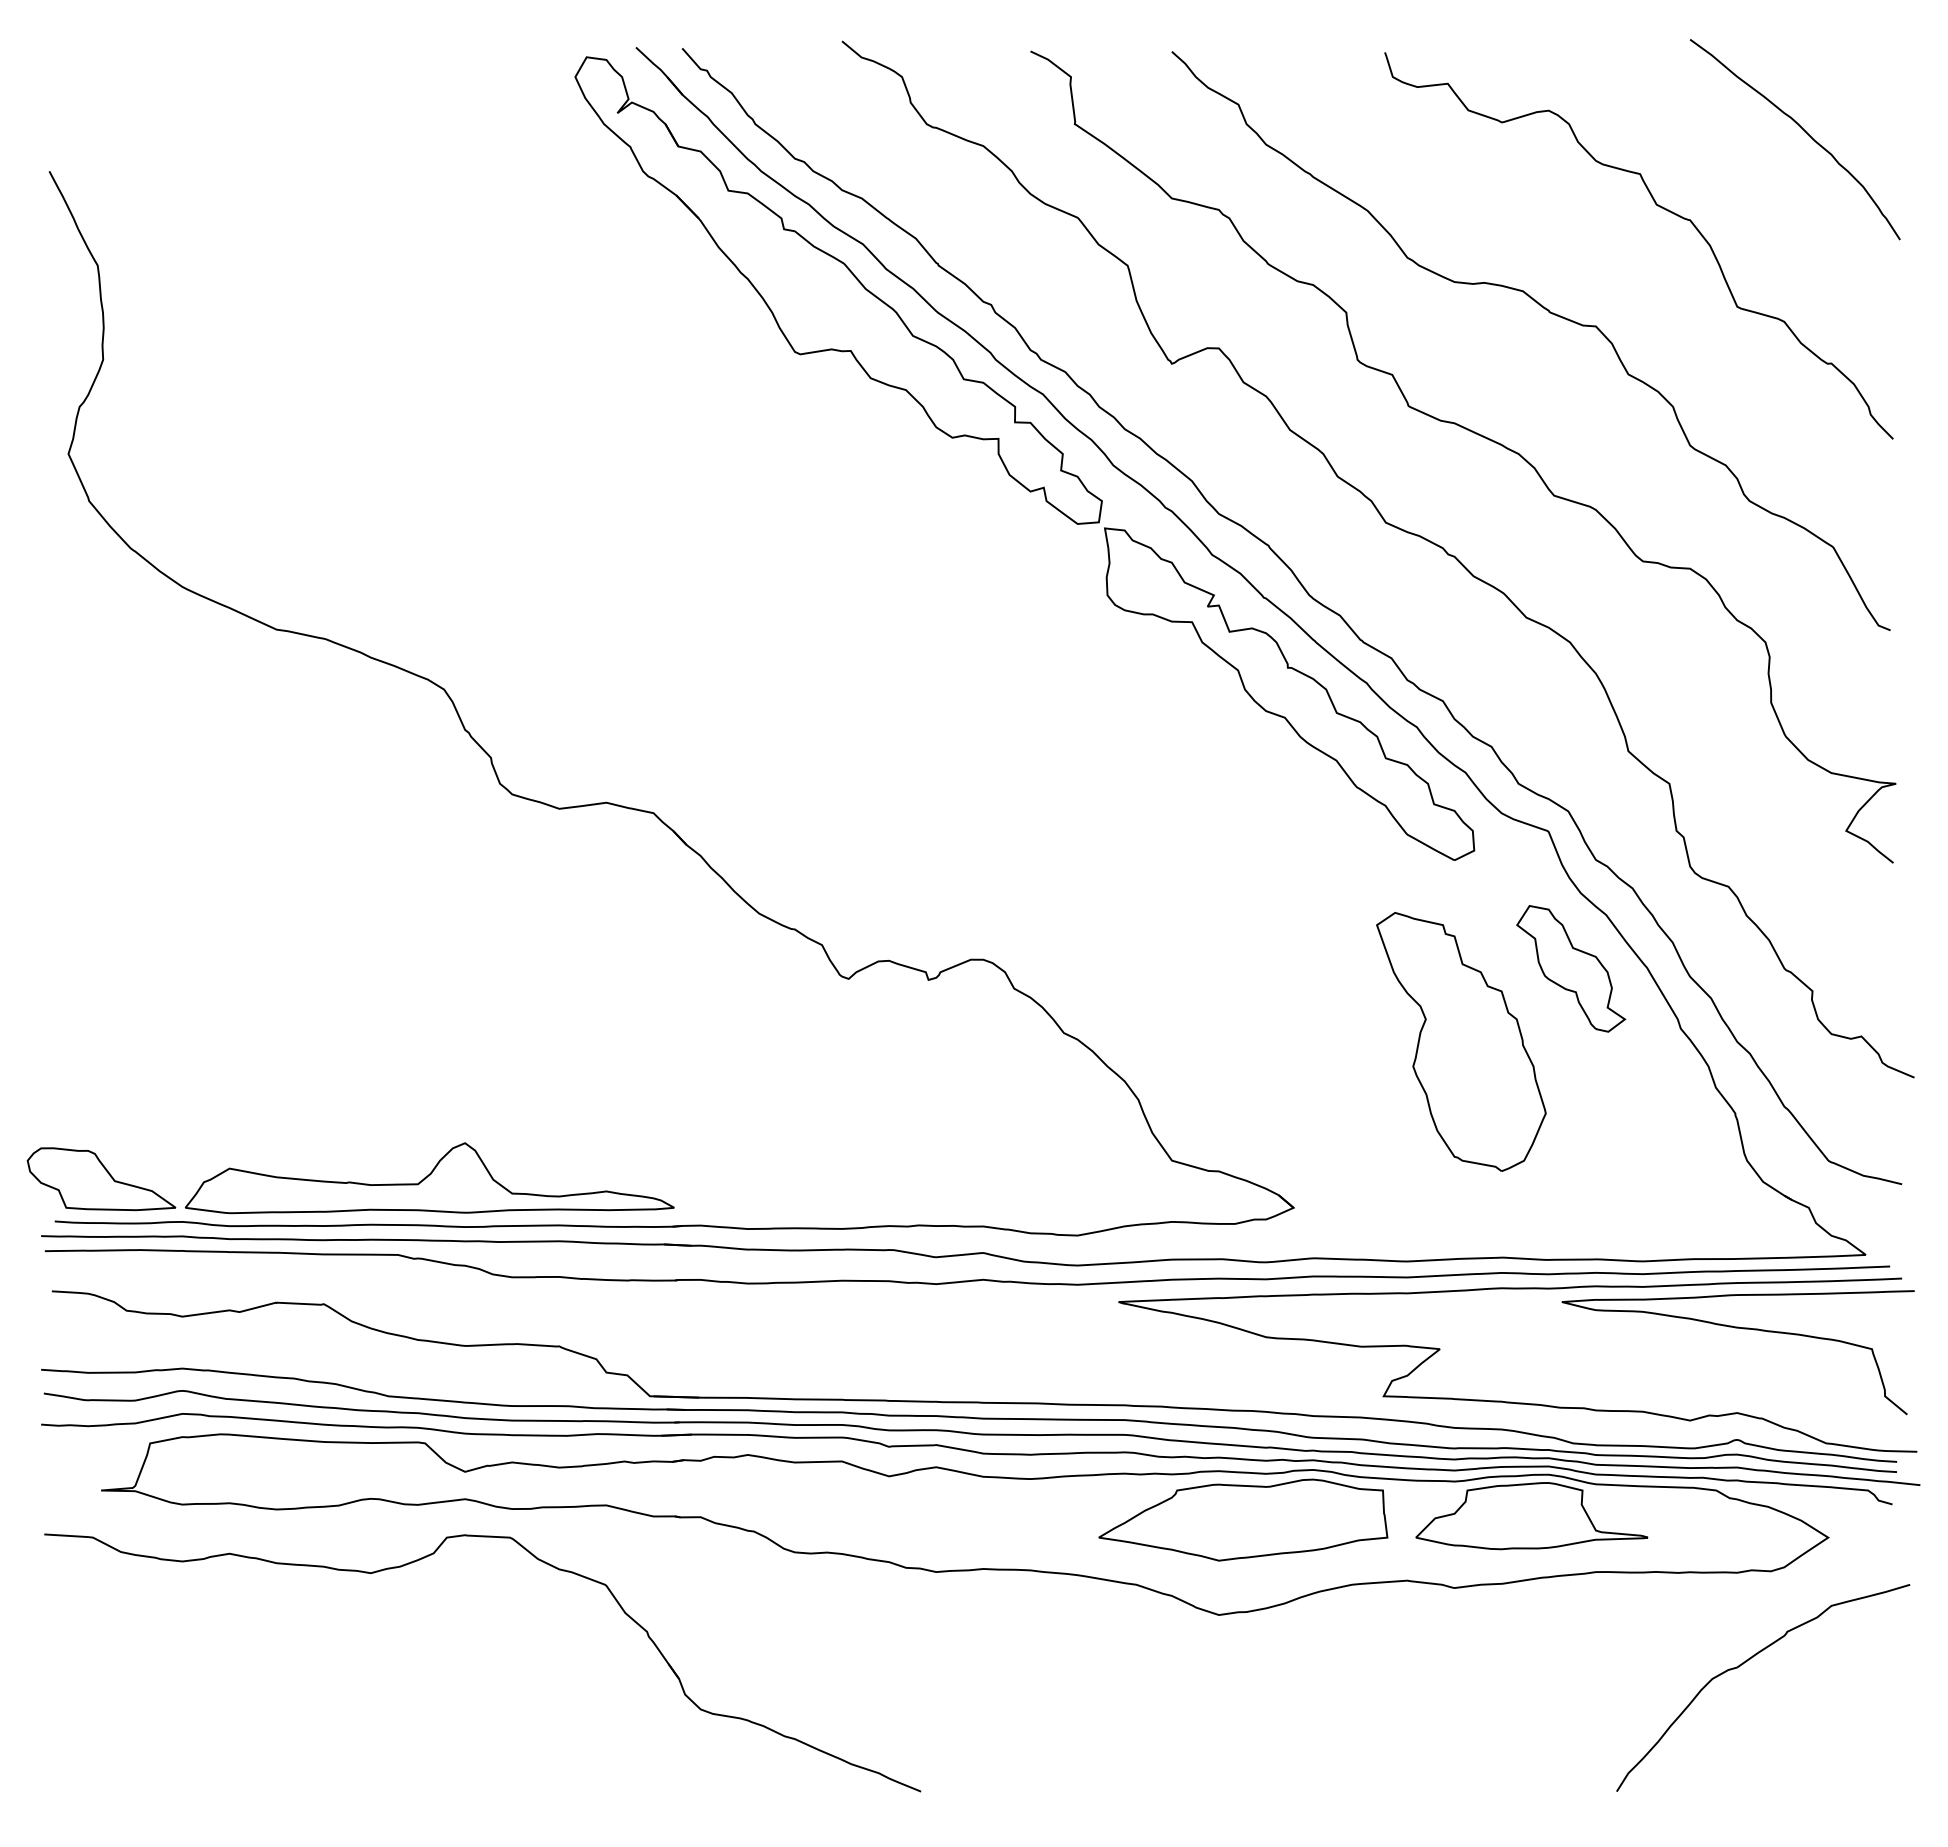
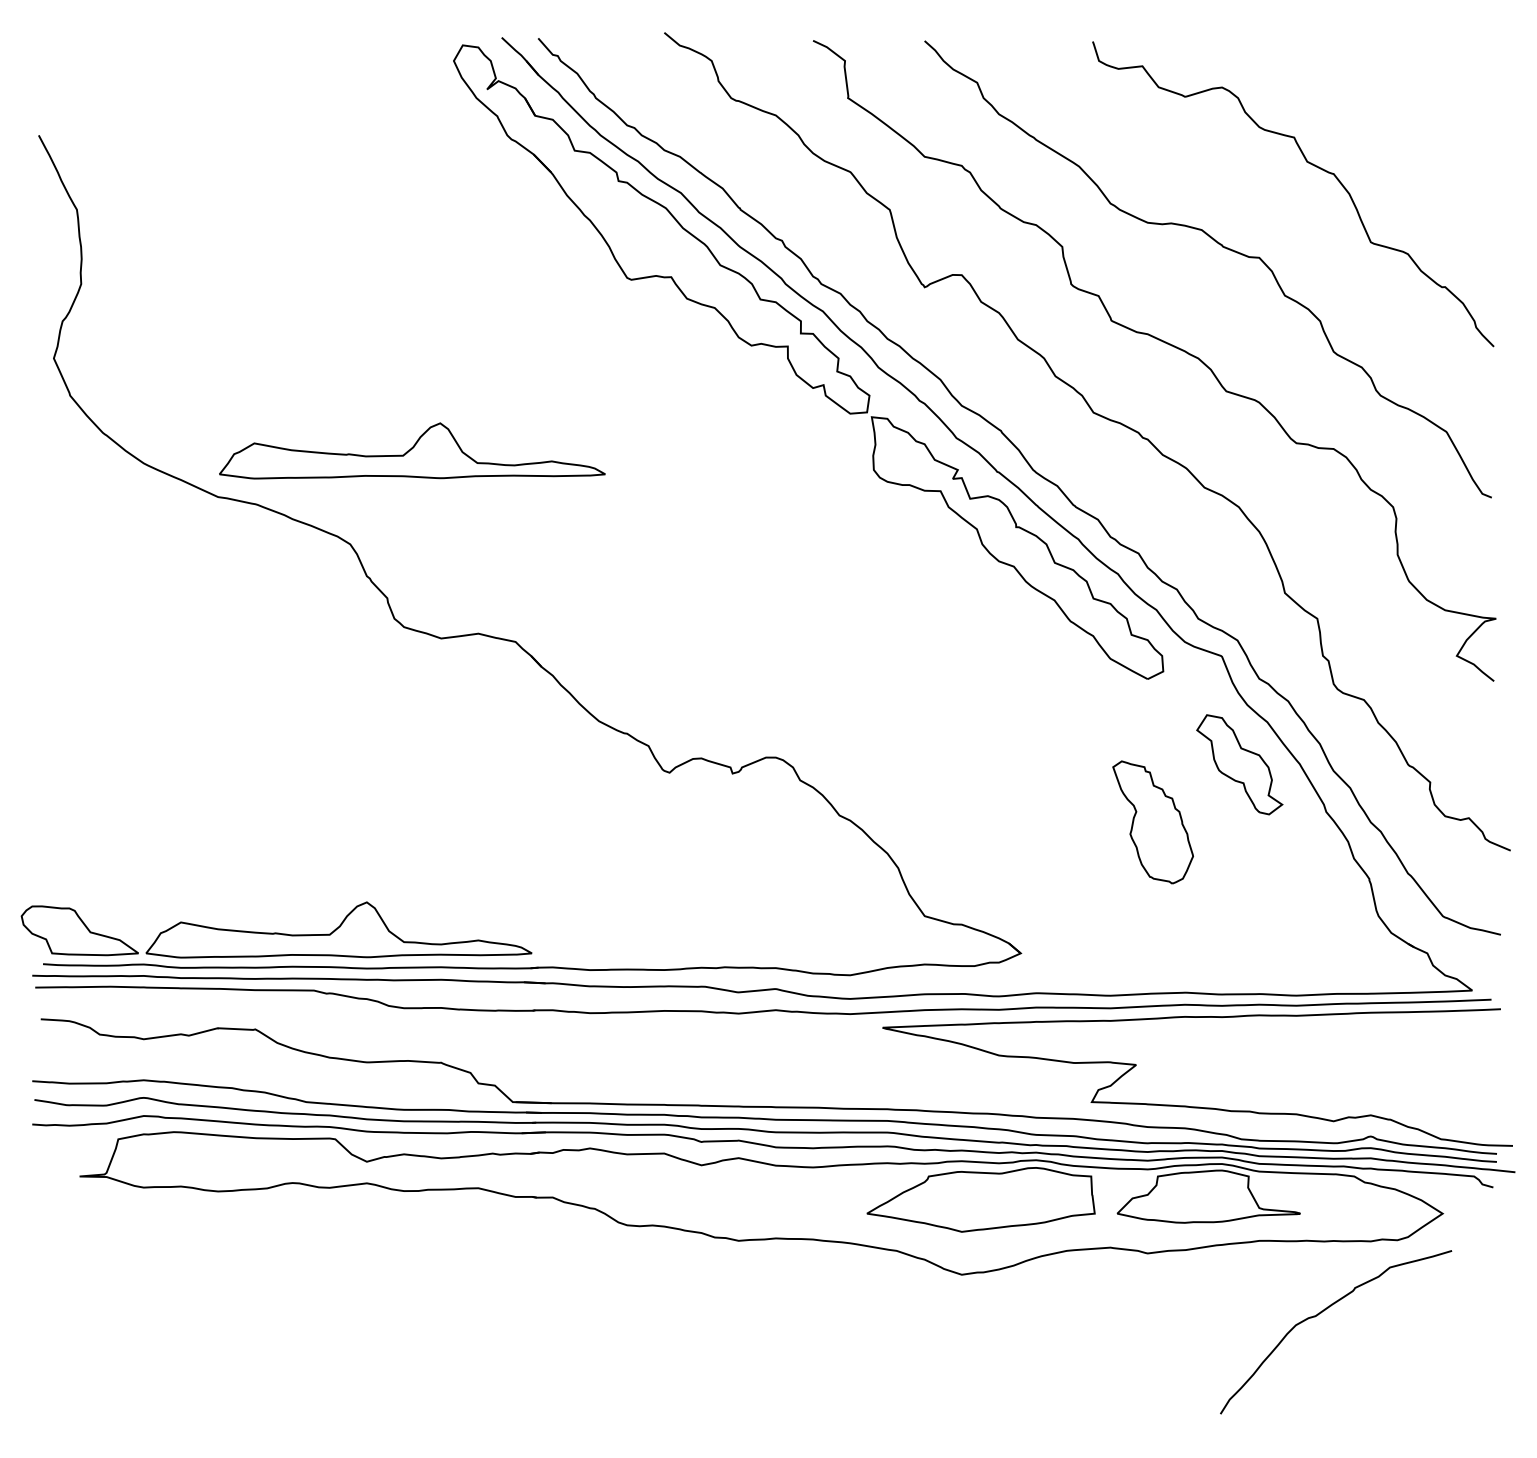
curve: (1803, 130) -> (1423, 103), removed
part: (522, 571) -> (412, 451), added
part: (1461, 1041) -> (1153, 822), size x0.6
curve: (1743, 1329) -> (1375, 1049), removed
part: (536, 1559) -> (423, 1230), removed
curve: (1746, 1662) -> (1322, 1312), moved

